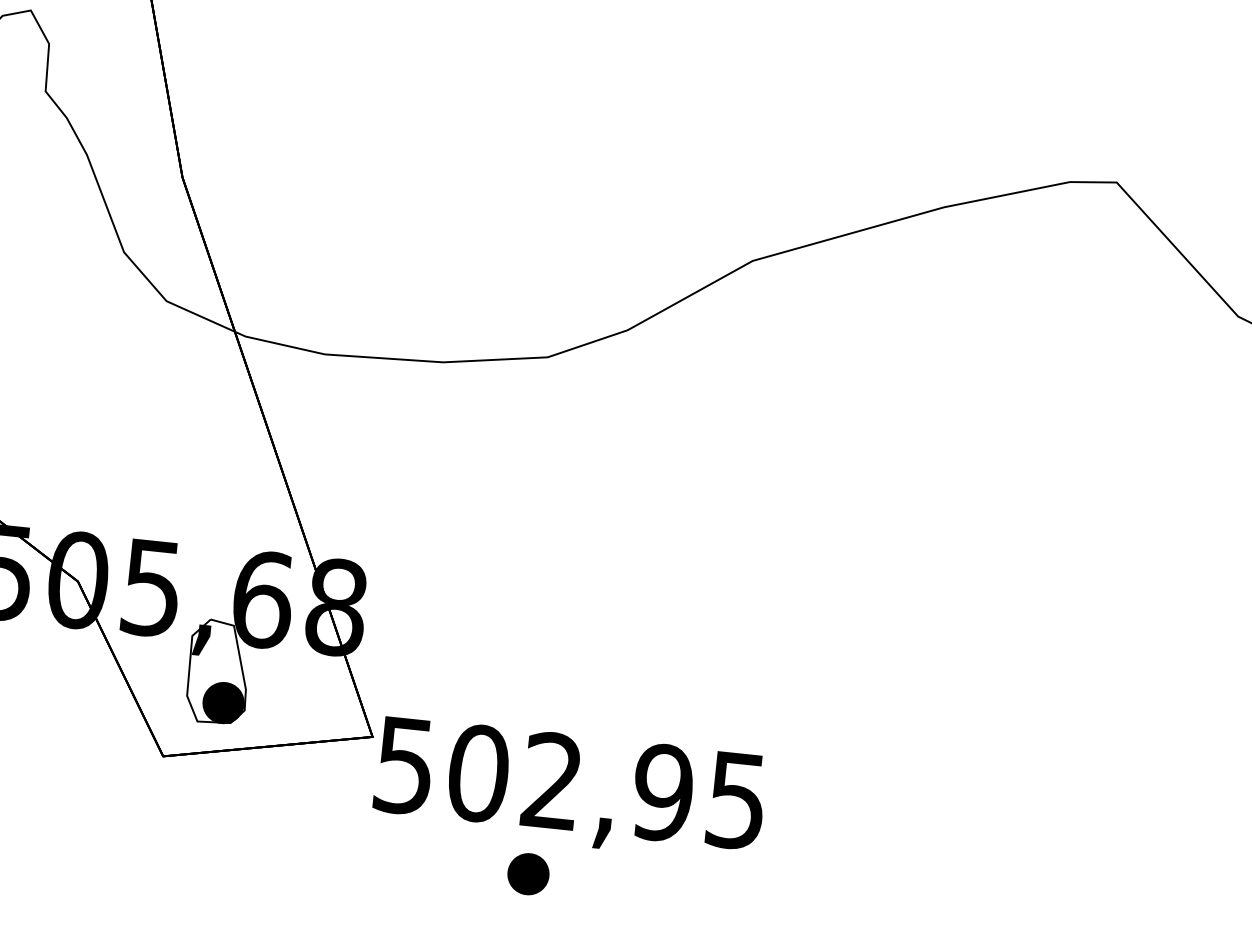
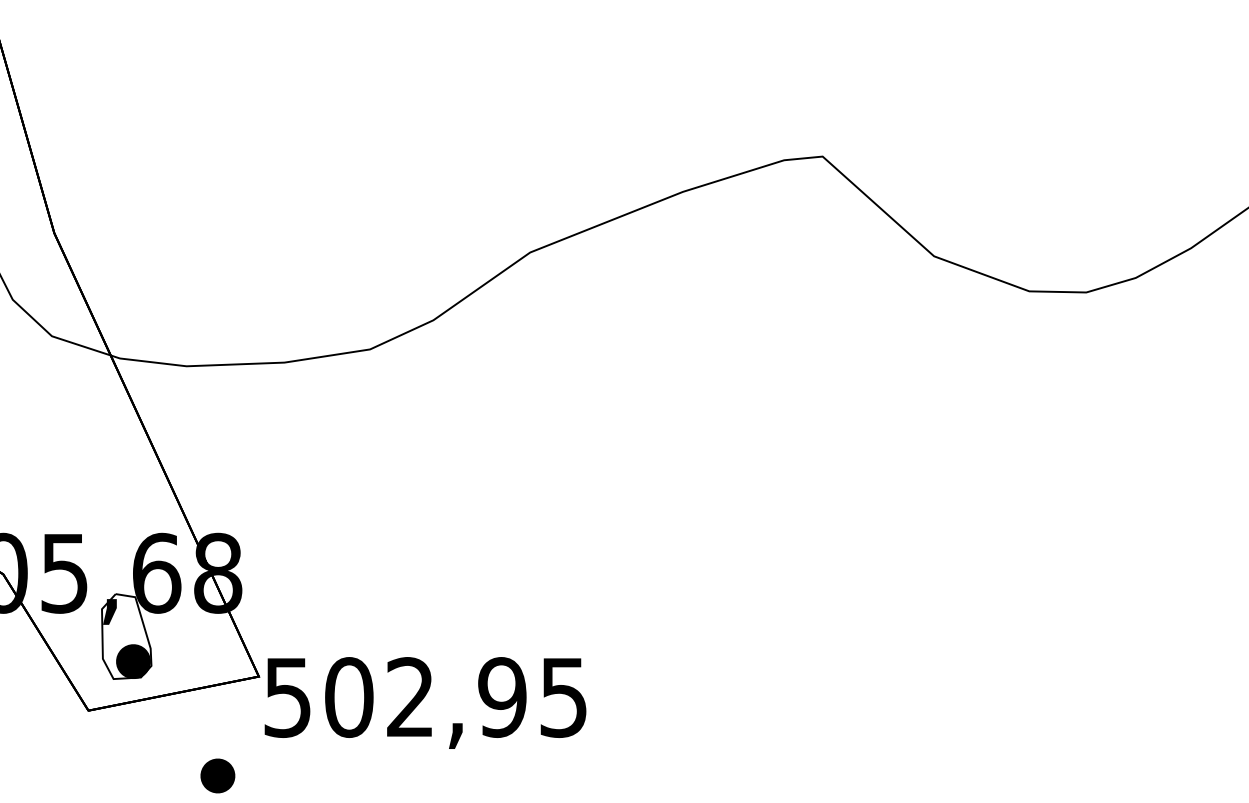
part: (528, 873) -> (217, 775), moved

